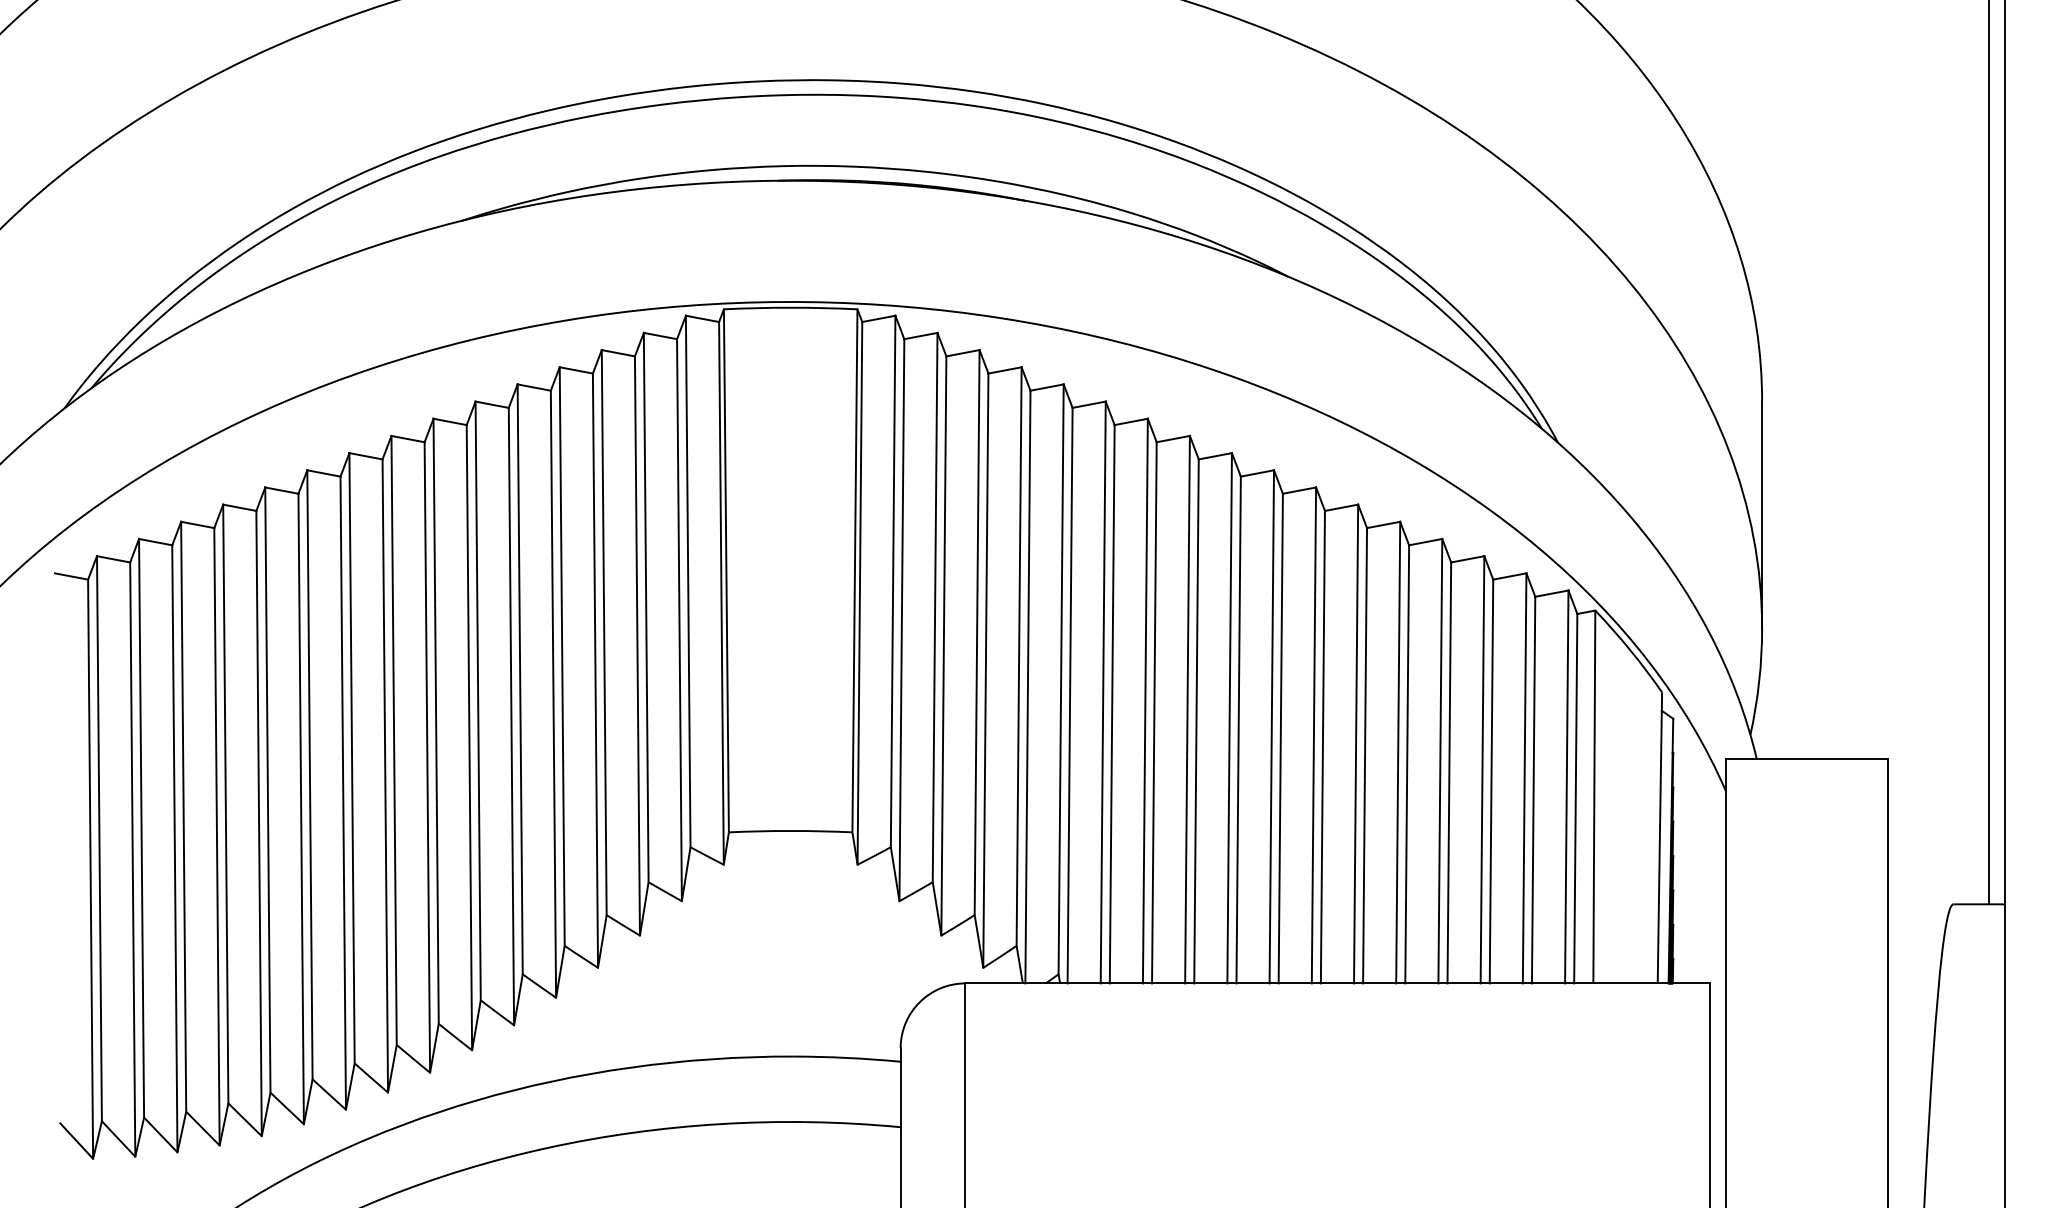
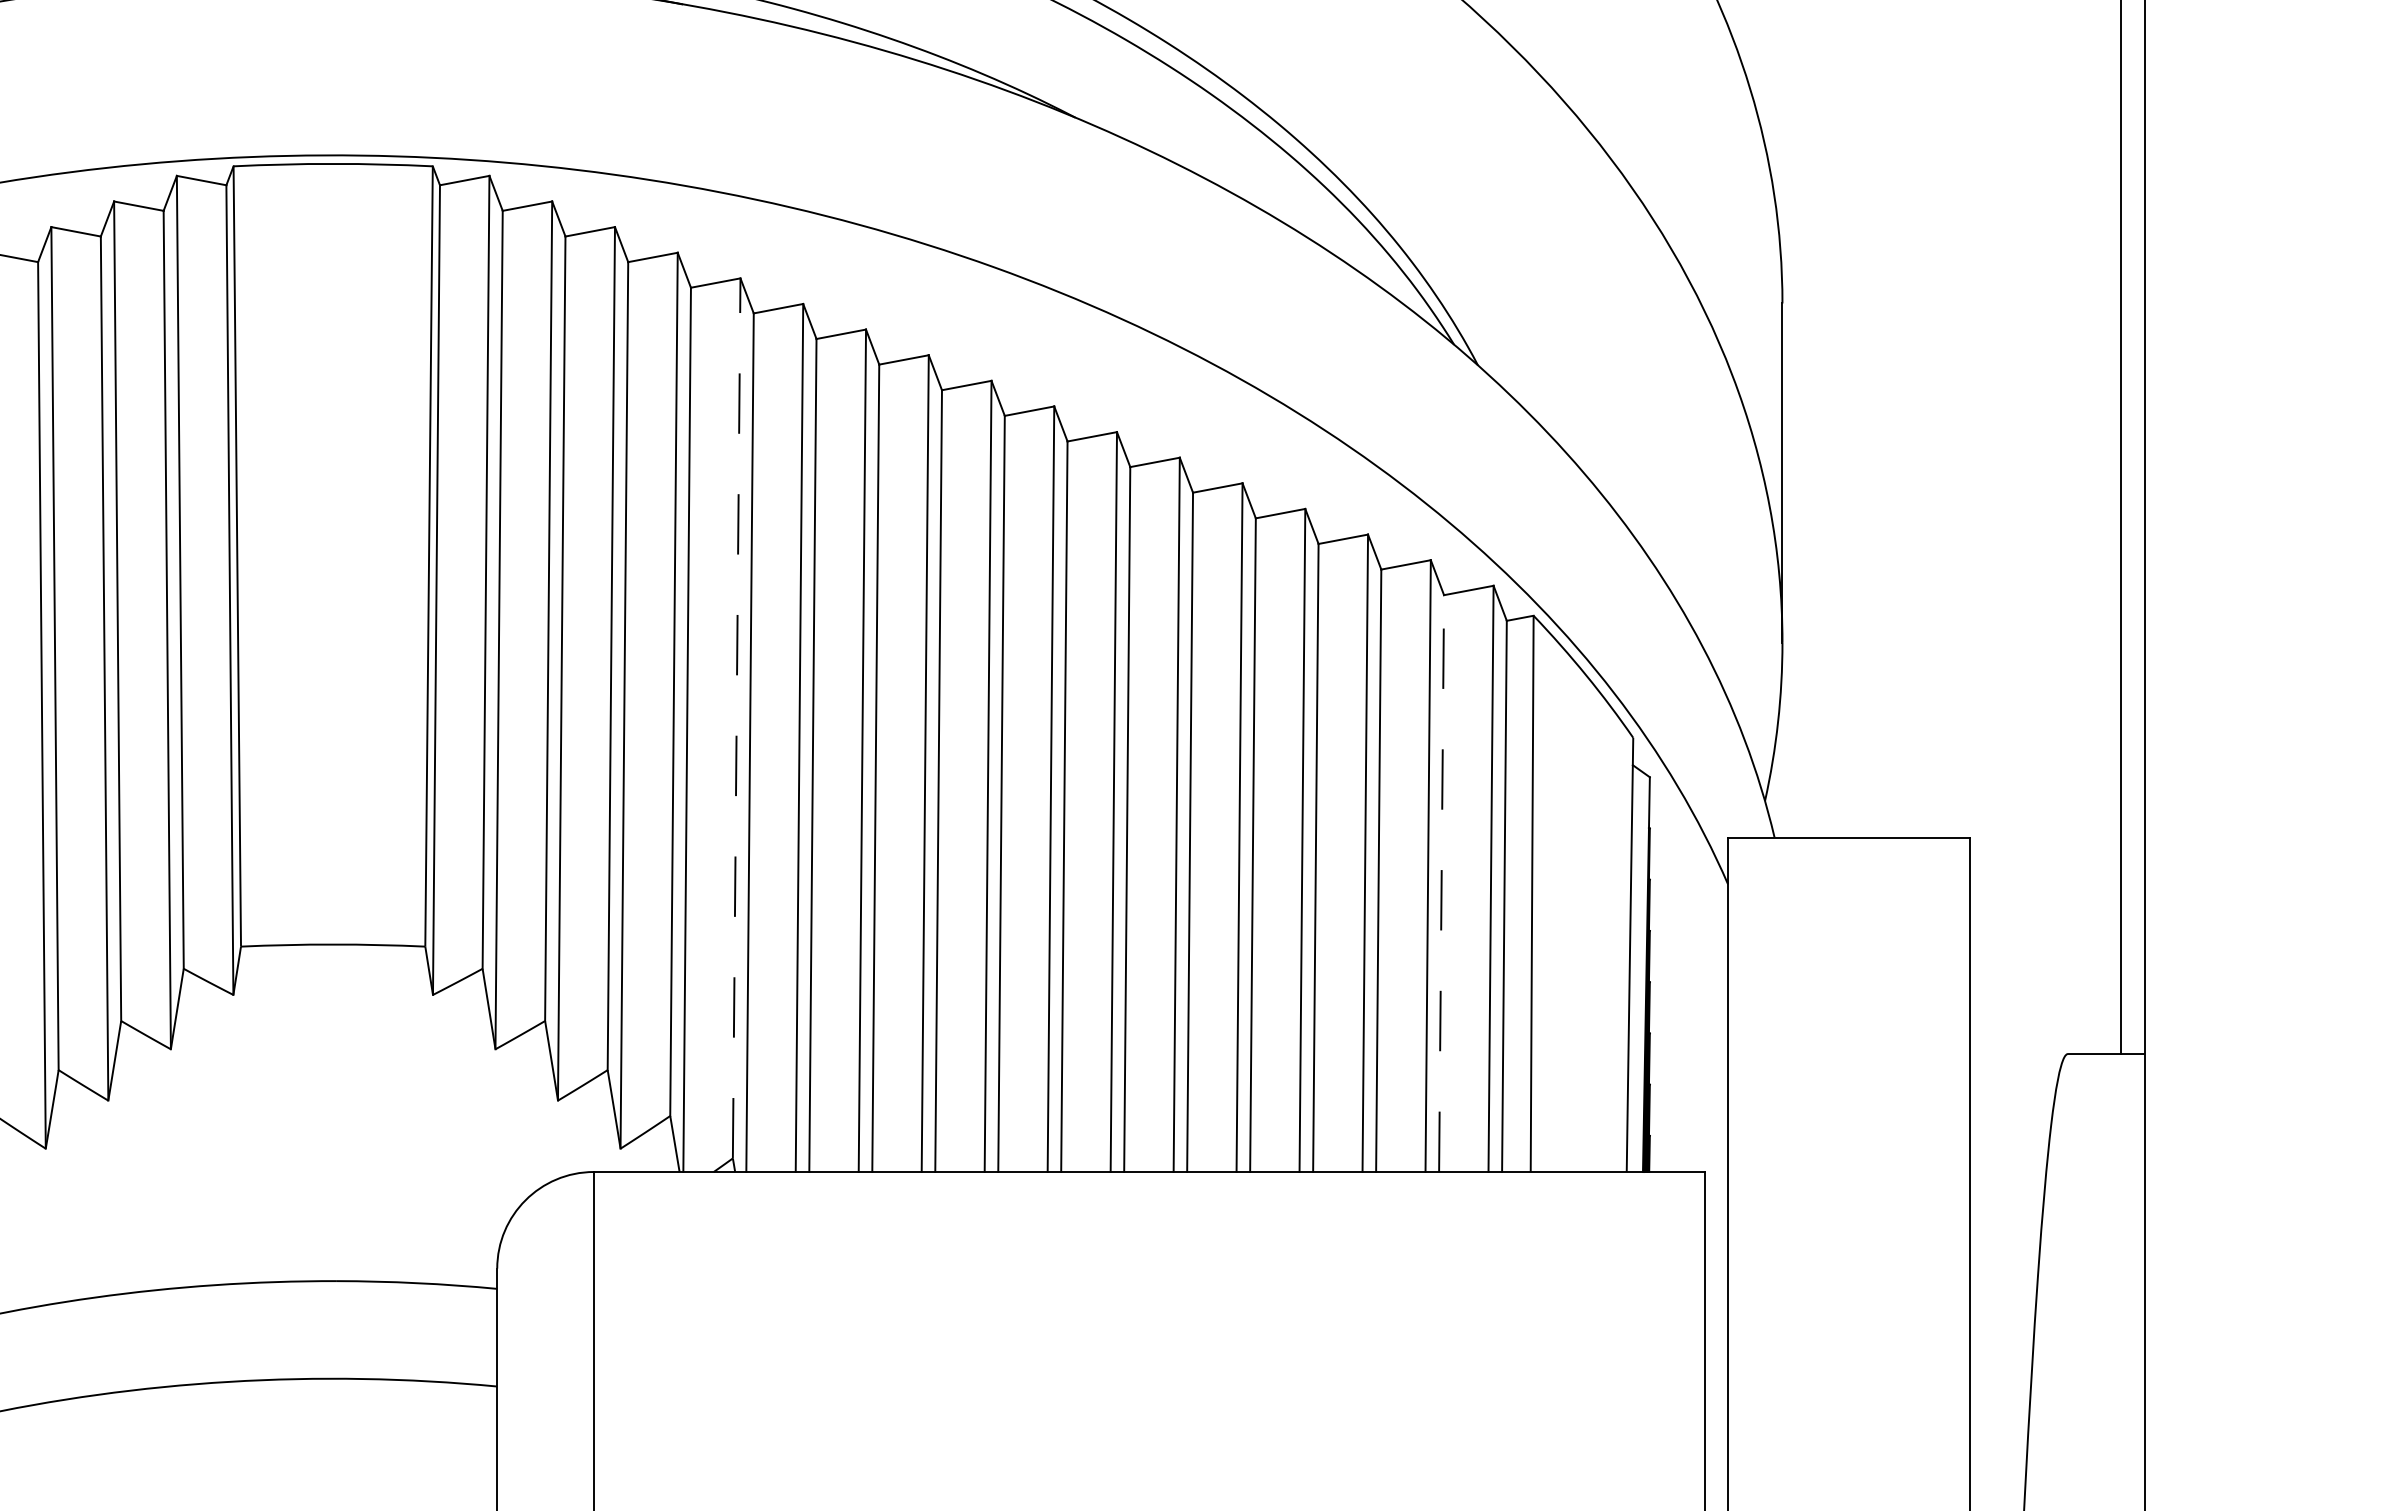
line: (1061, 679) -> (737, 718), solid -> dashed
line: (1533, 789) -> (1441, 882), solid -> dashed

